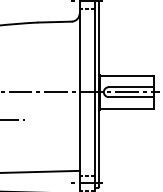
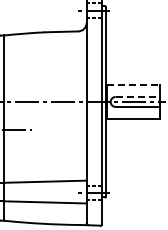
line: (126, 75) -> (133, 85), solid -> dashed
line: (131, 86) -> (138, 96), solid -> dashed

